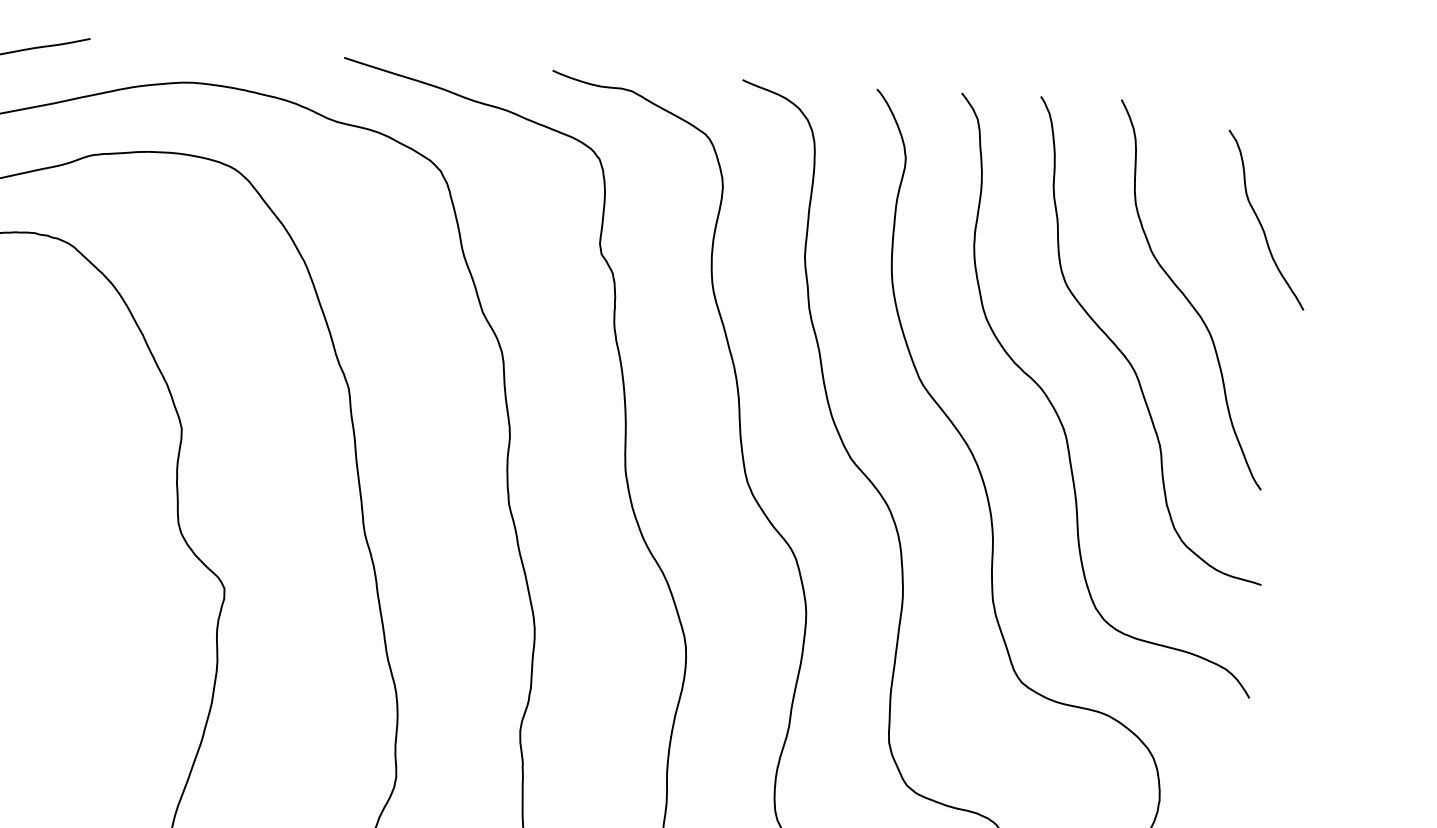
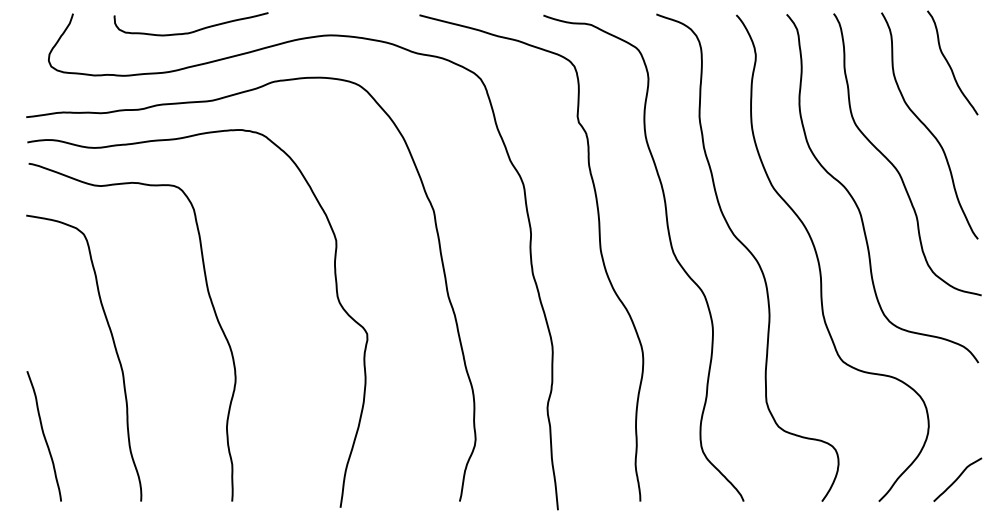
curve: (1260, 220) -> (949, 63), moved

